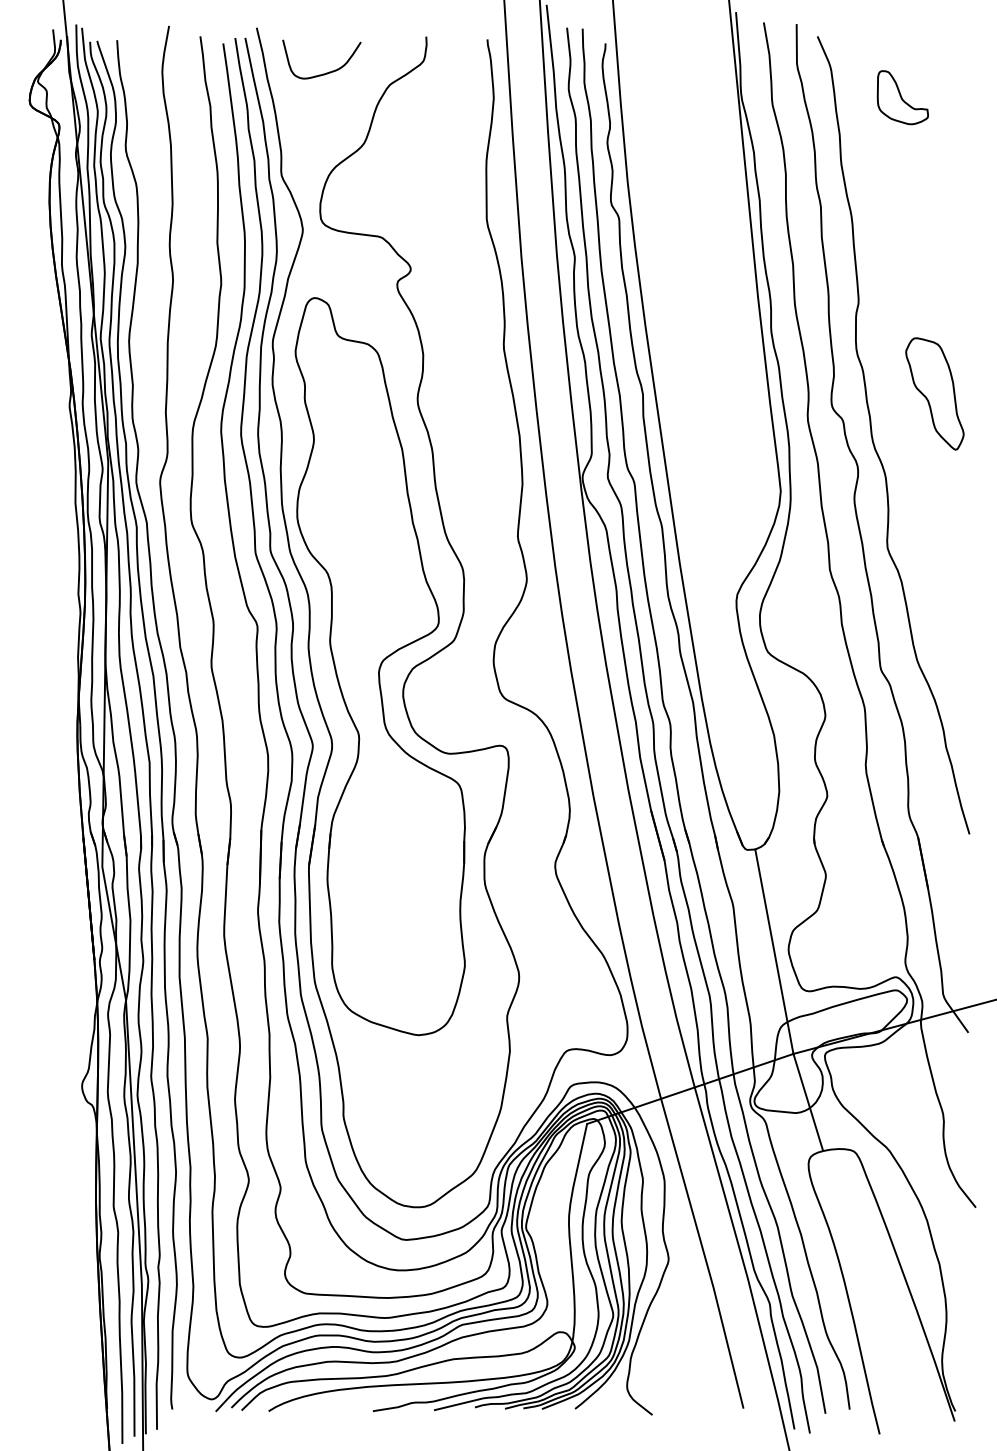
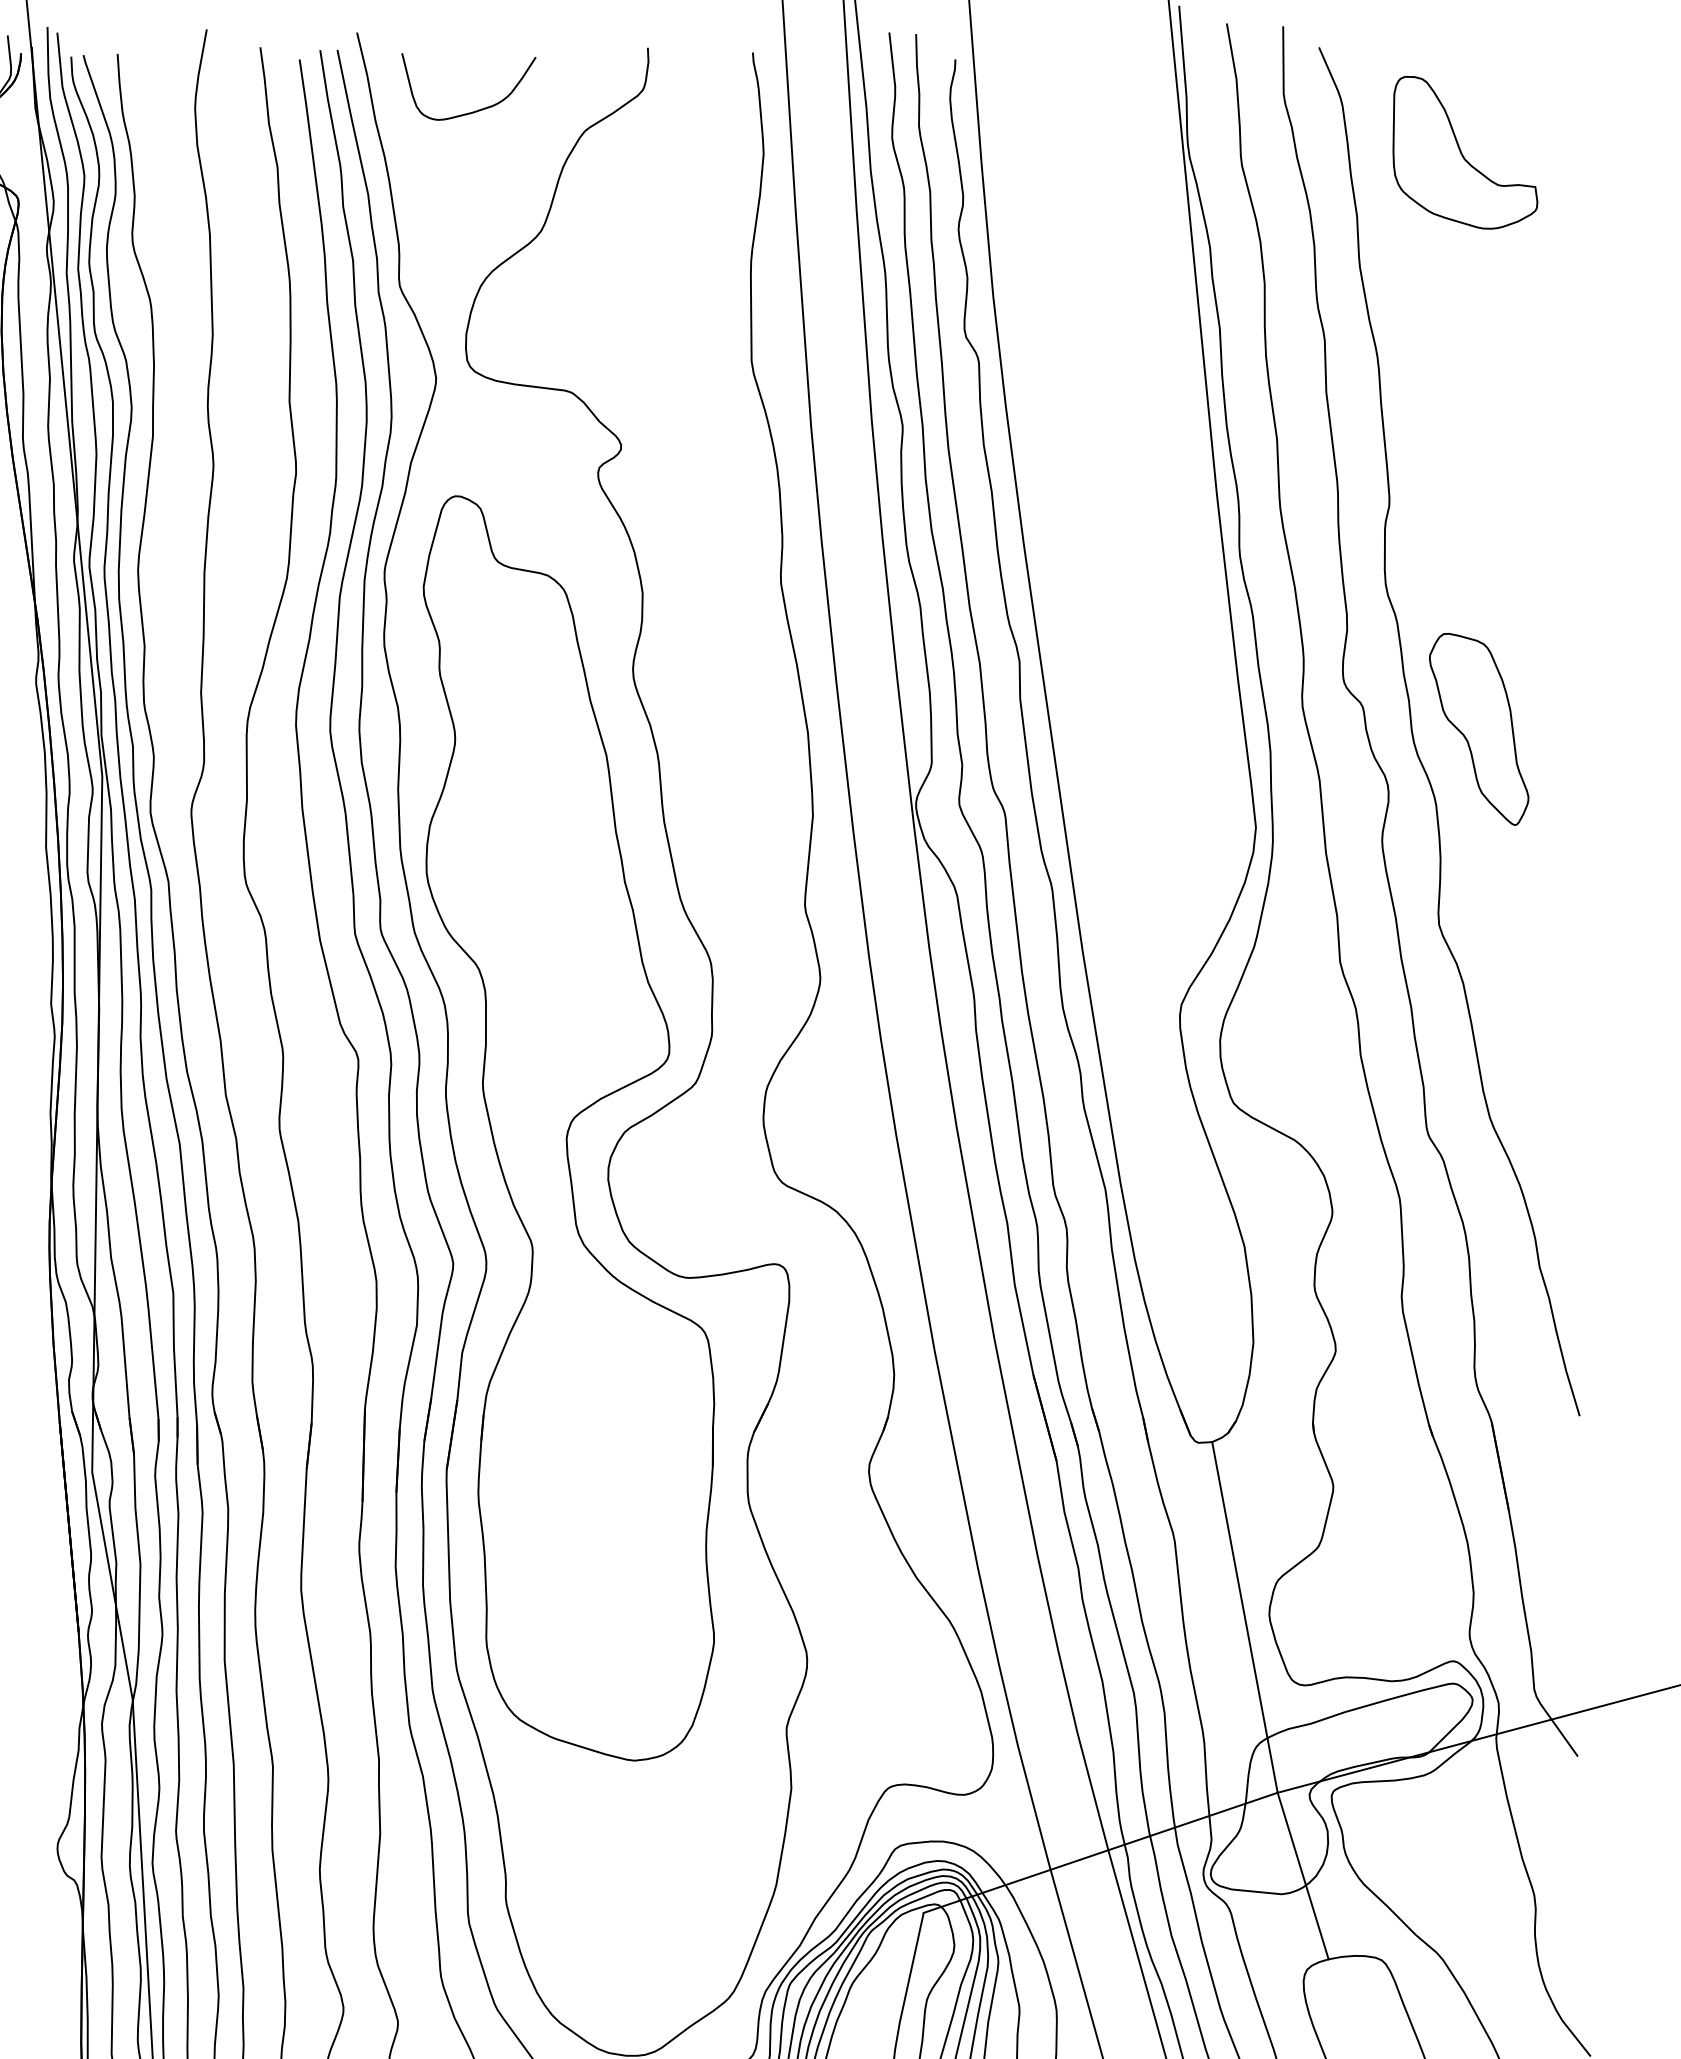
part: (902, 97) -> (1464, 152), size x1.67
part: (934, 393) -> (1478, 728), moved

